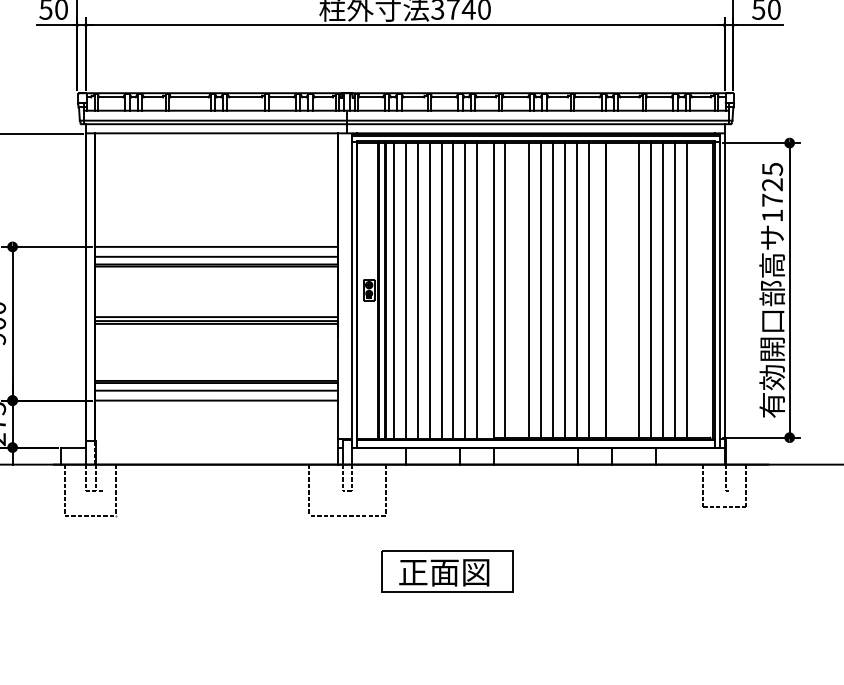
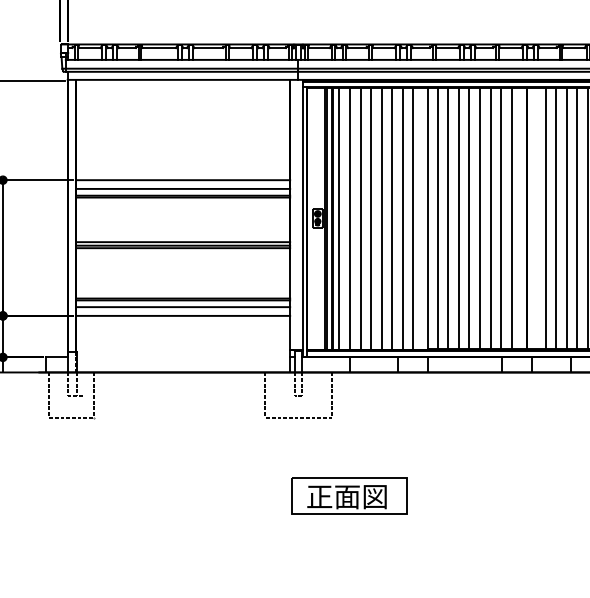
line: (516, 290) -> (447, 218), added
line: (627, 290) -> (545, 218), added
part: (447, 571) -> (349, 495), moved

